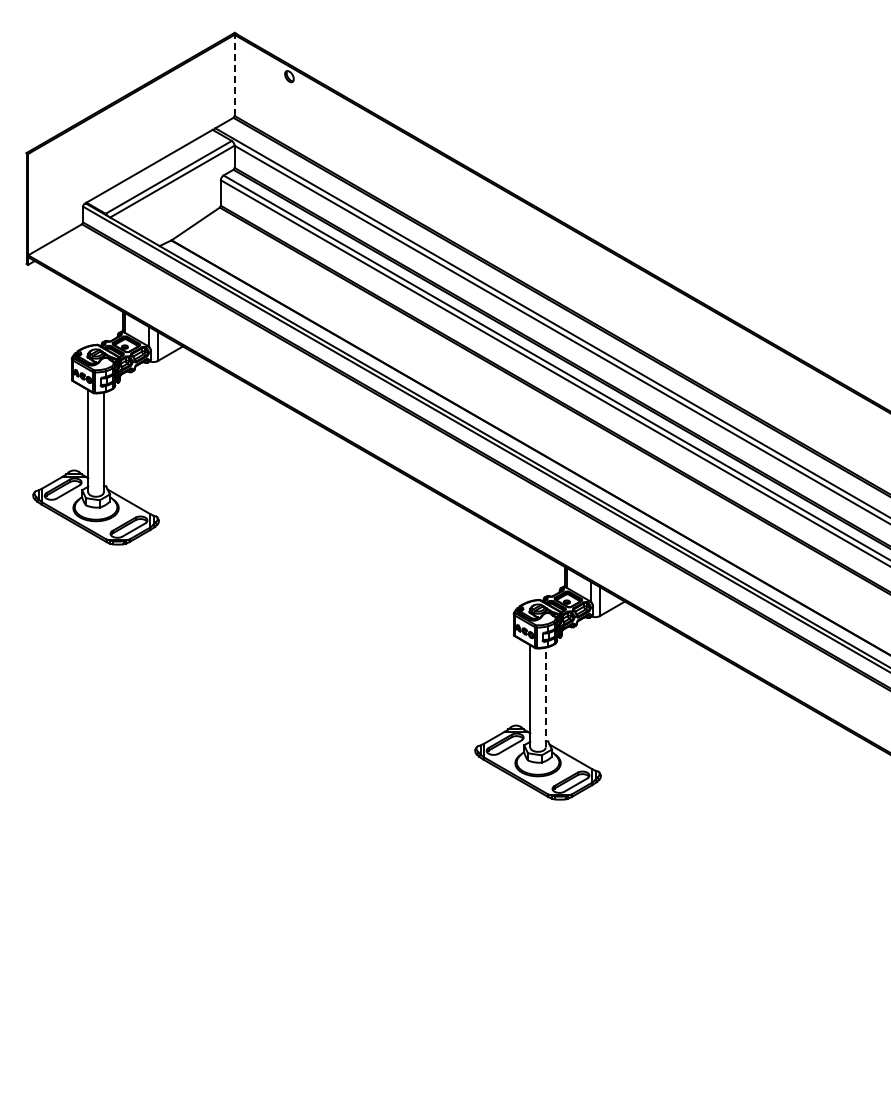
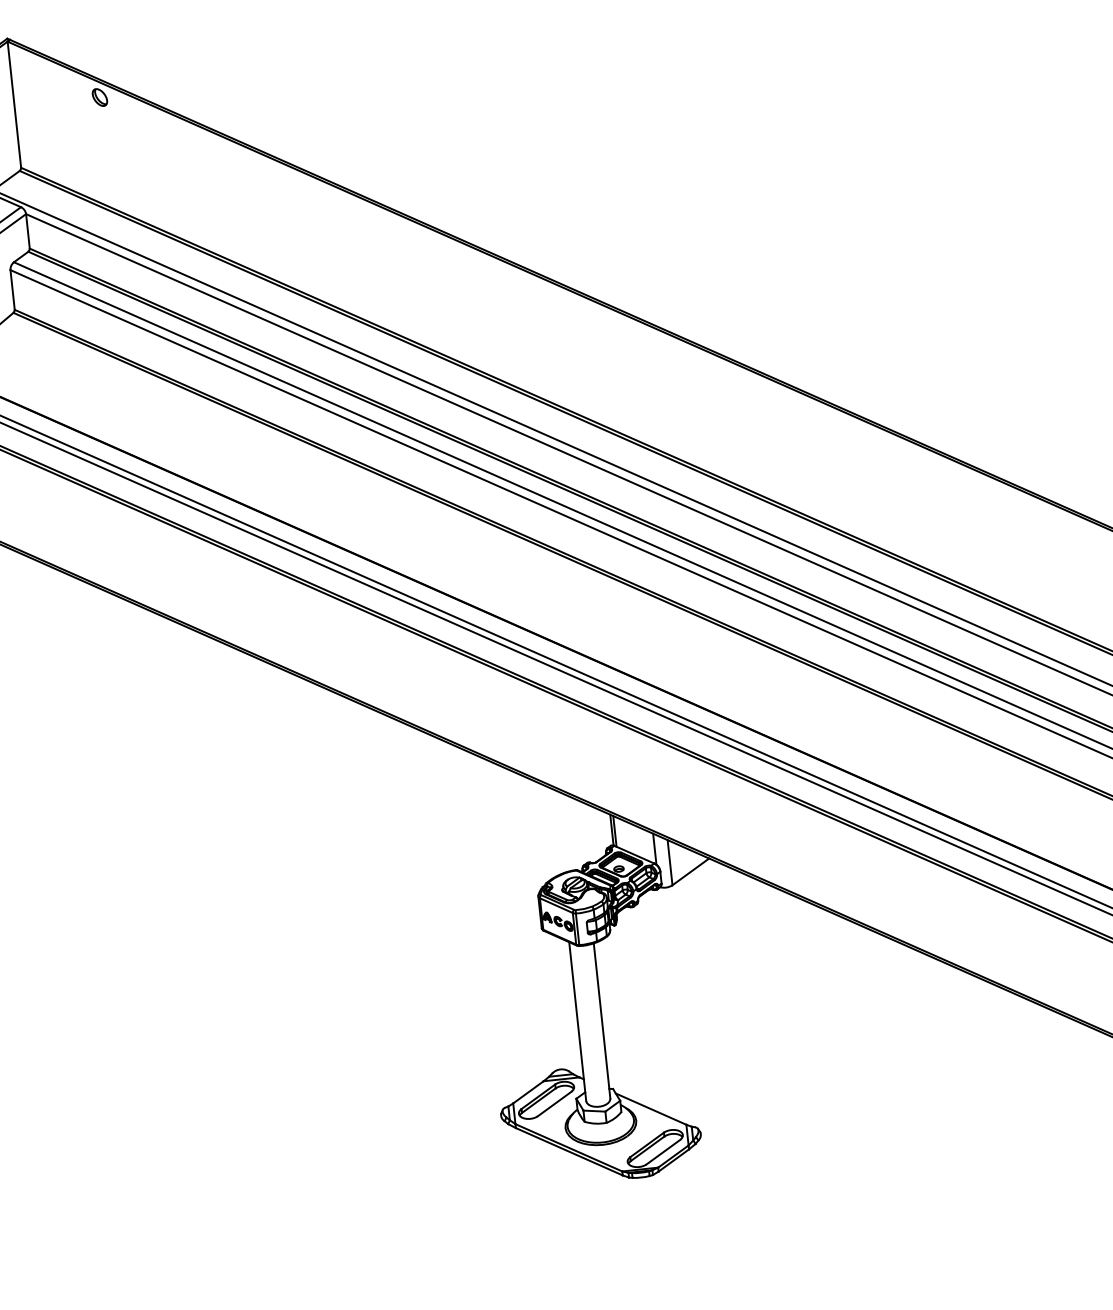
line: (234, 75) -> (14, 104), dashed -> solid
line: (545, 697) -> (601, 1020), dashed -> solid

